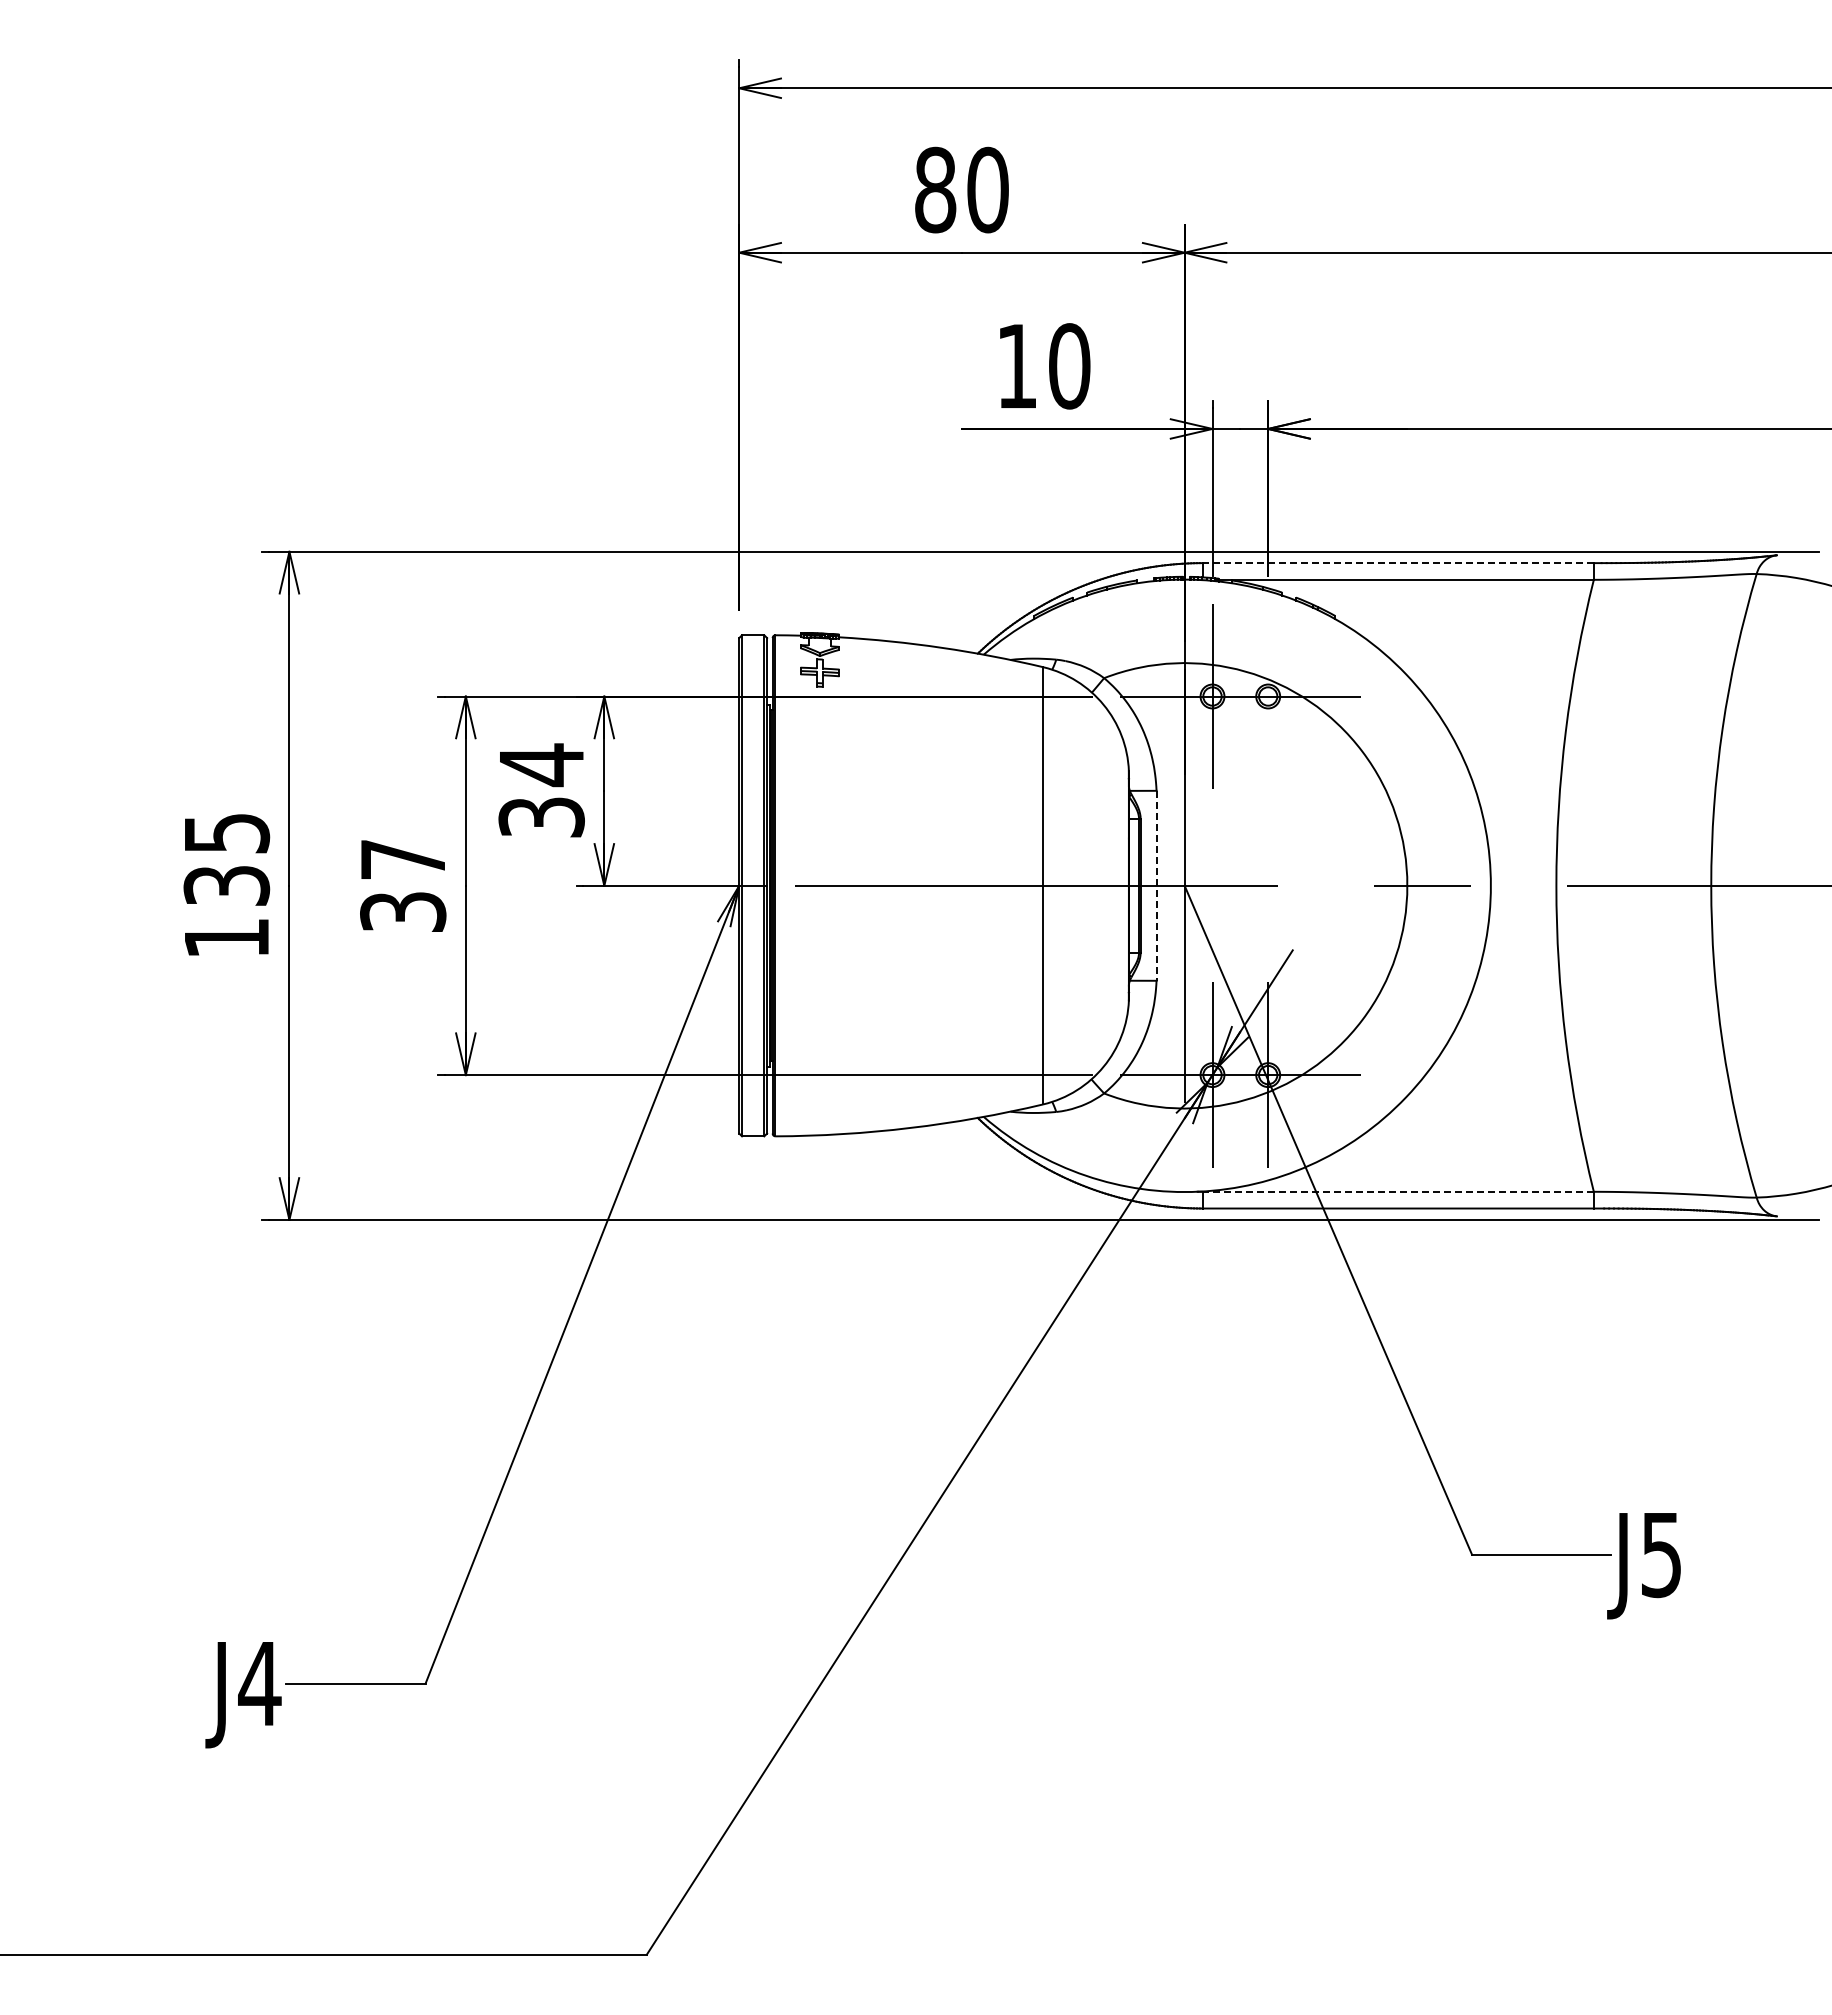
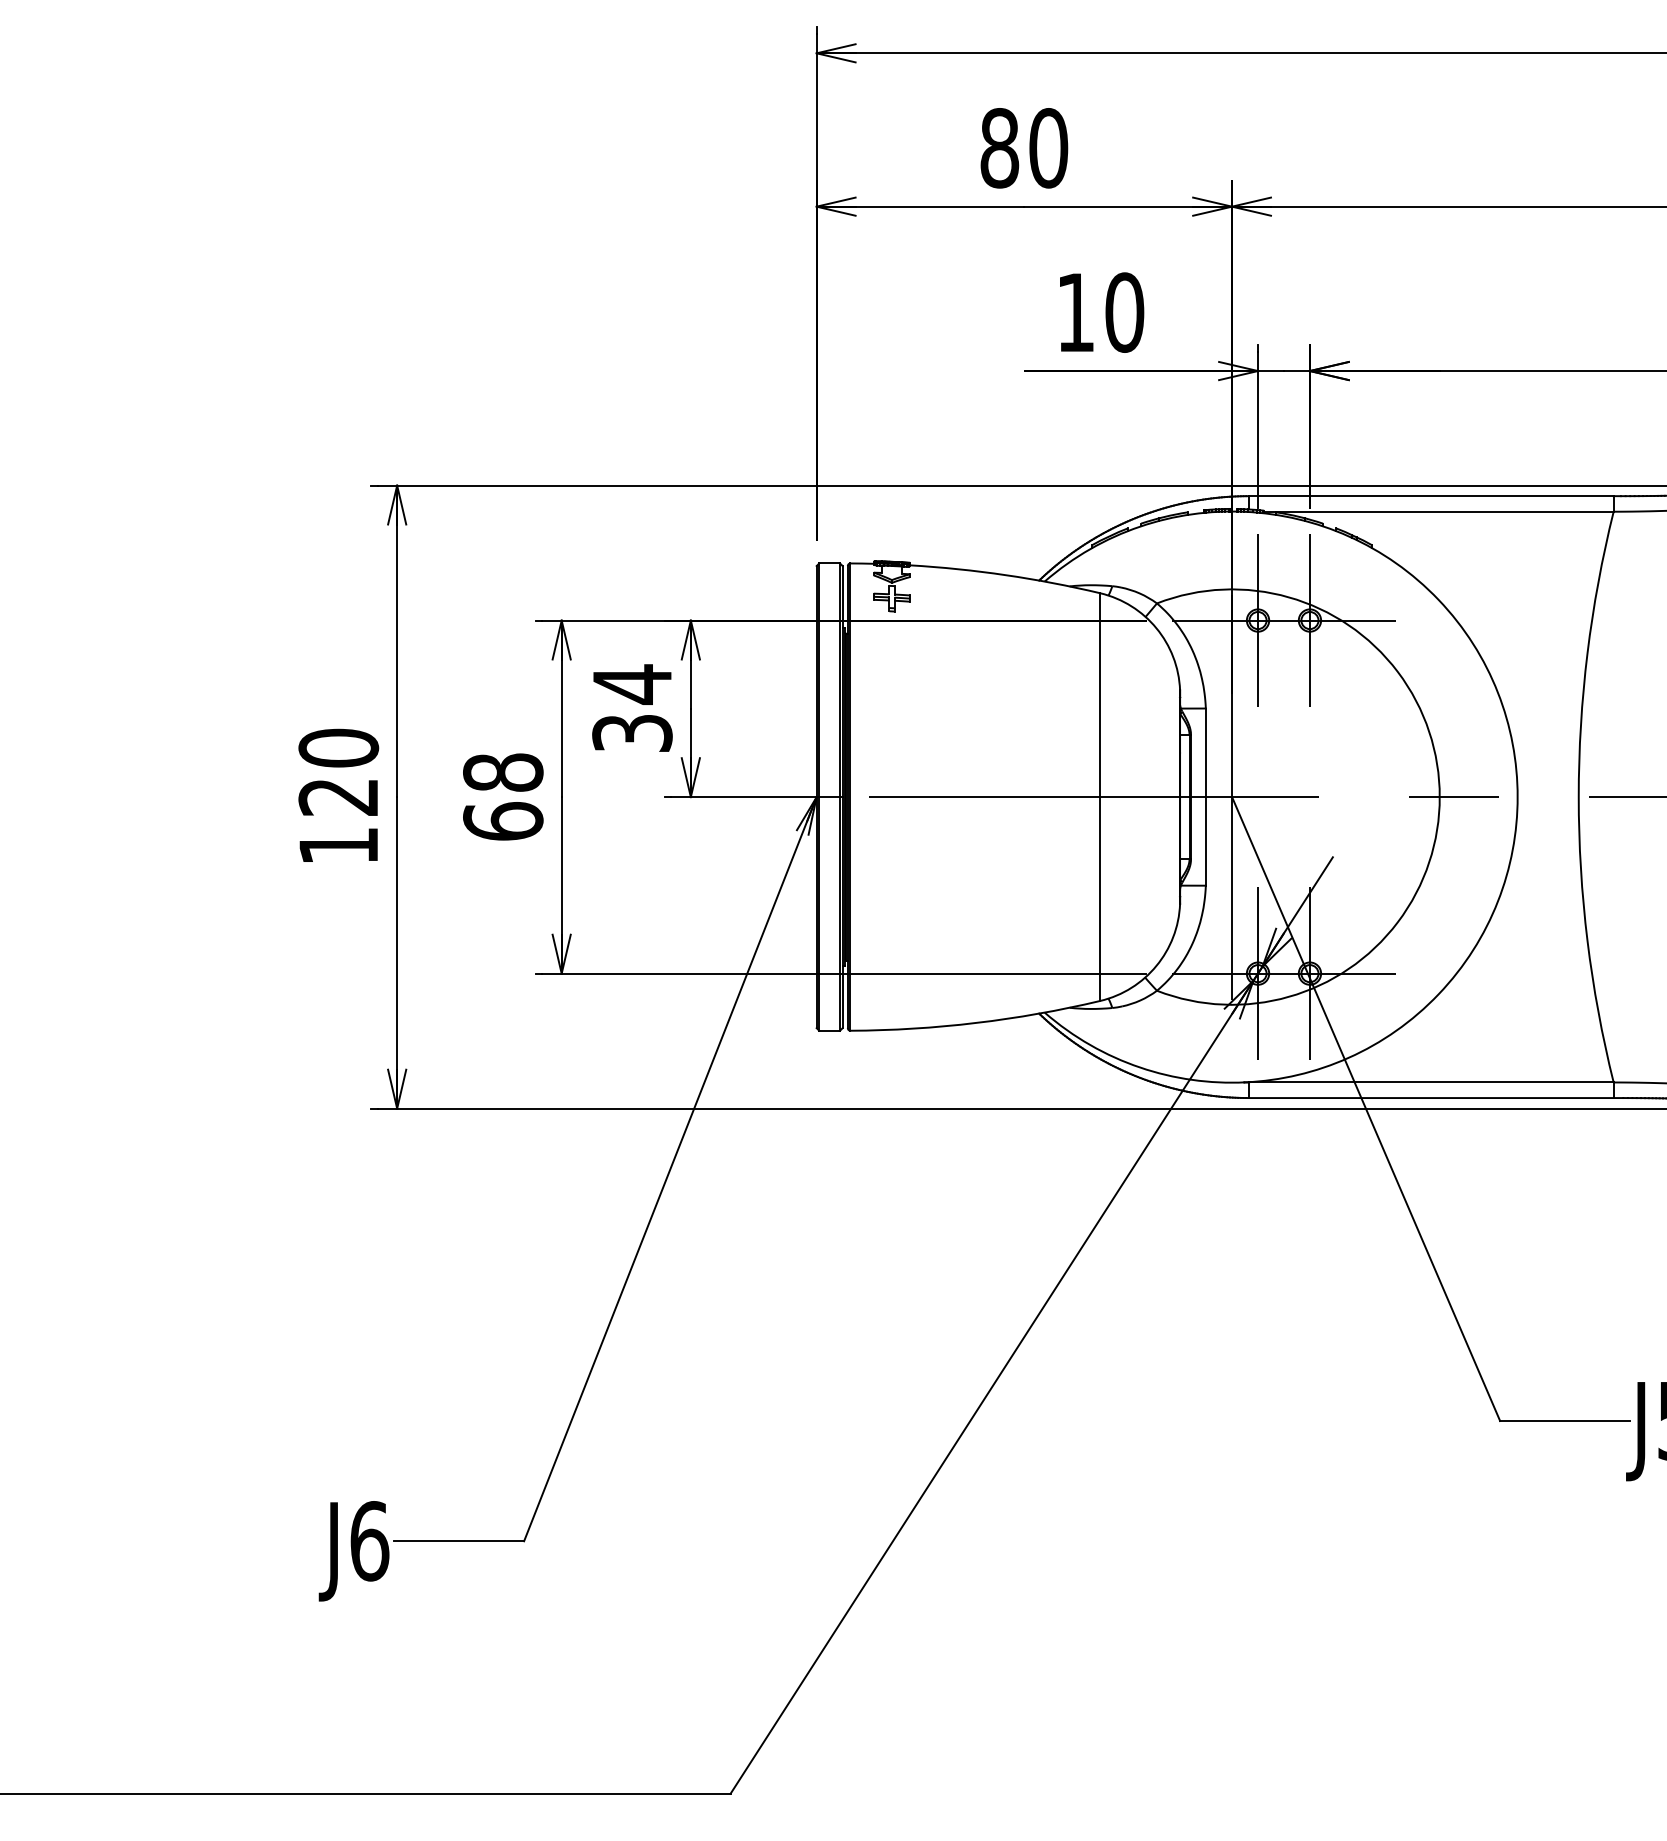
line: (1398, 563) -> (1431, 496), dashed -> solid
line: (1268, 696) -> (1310, 620), added
text: (226, 858) -> (338, 771), 135 -> 120
text: (403, 885) -> (503, 796), 37 -> 68
line: (1156, 885) -> (1205, 796), dashed -> solid
line: (1398, 1191) -> (1431, 1082), dashed -> solid
text: (259, 1683) -> (369, 1541), J4 -> J6

